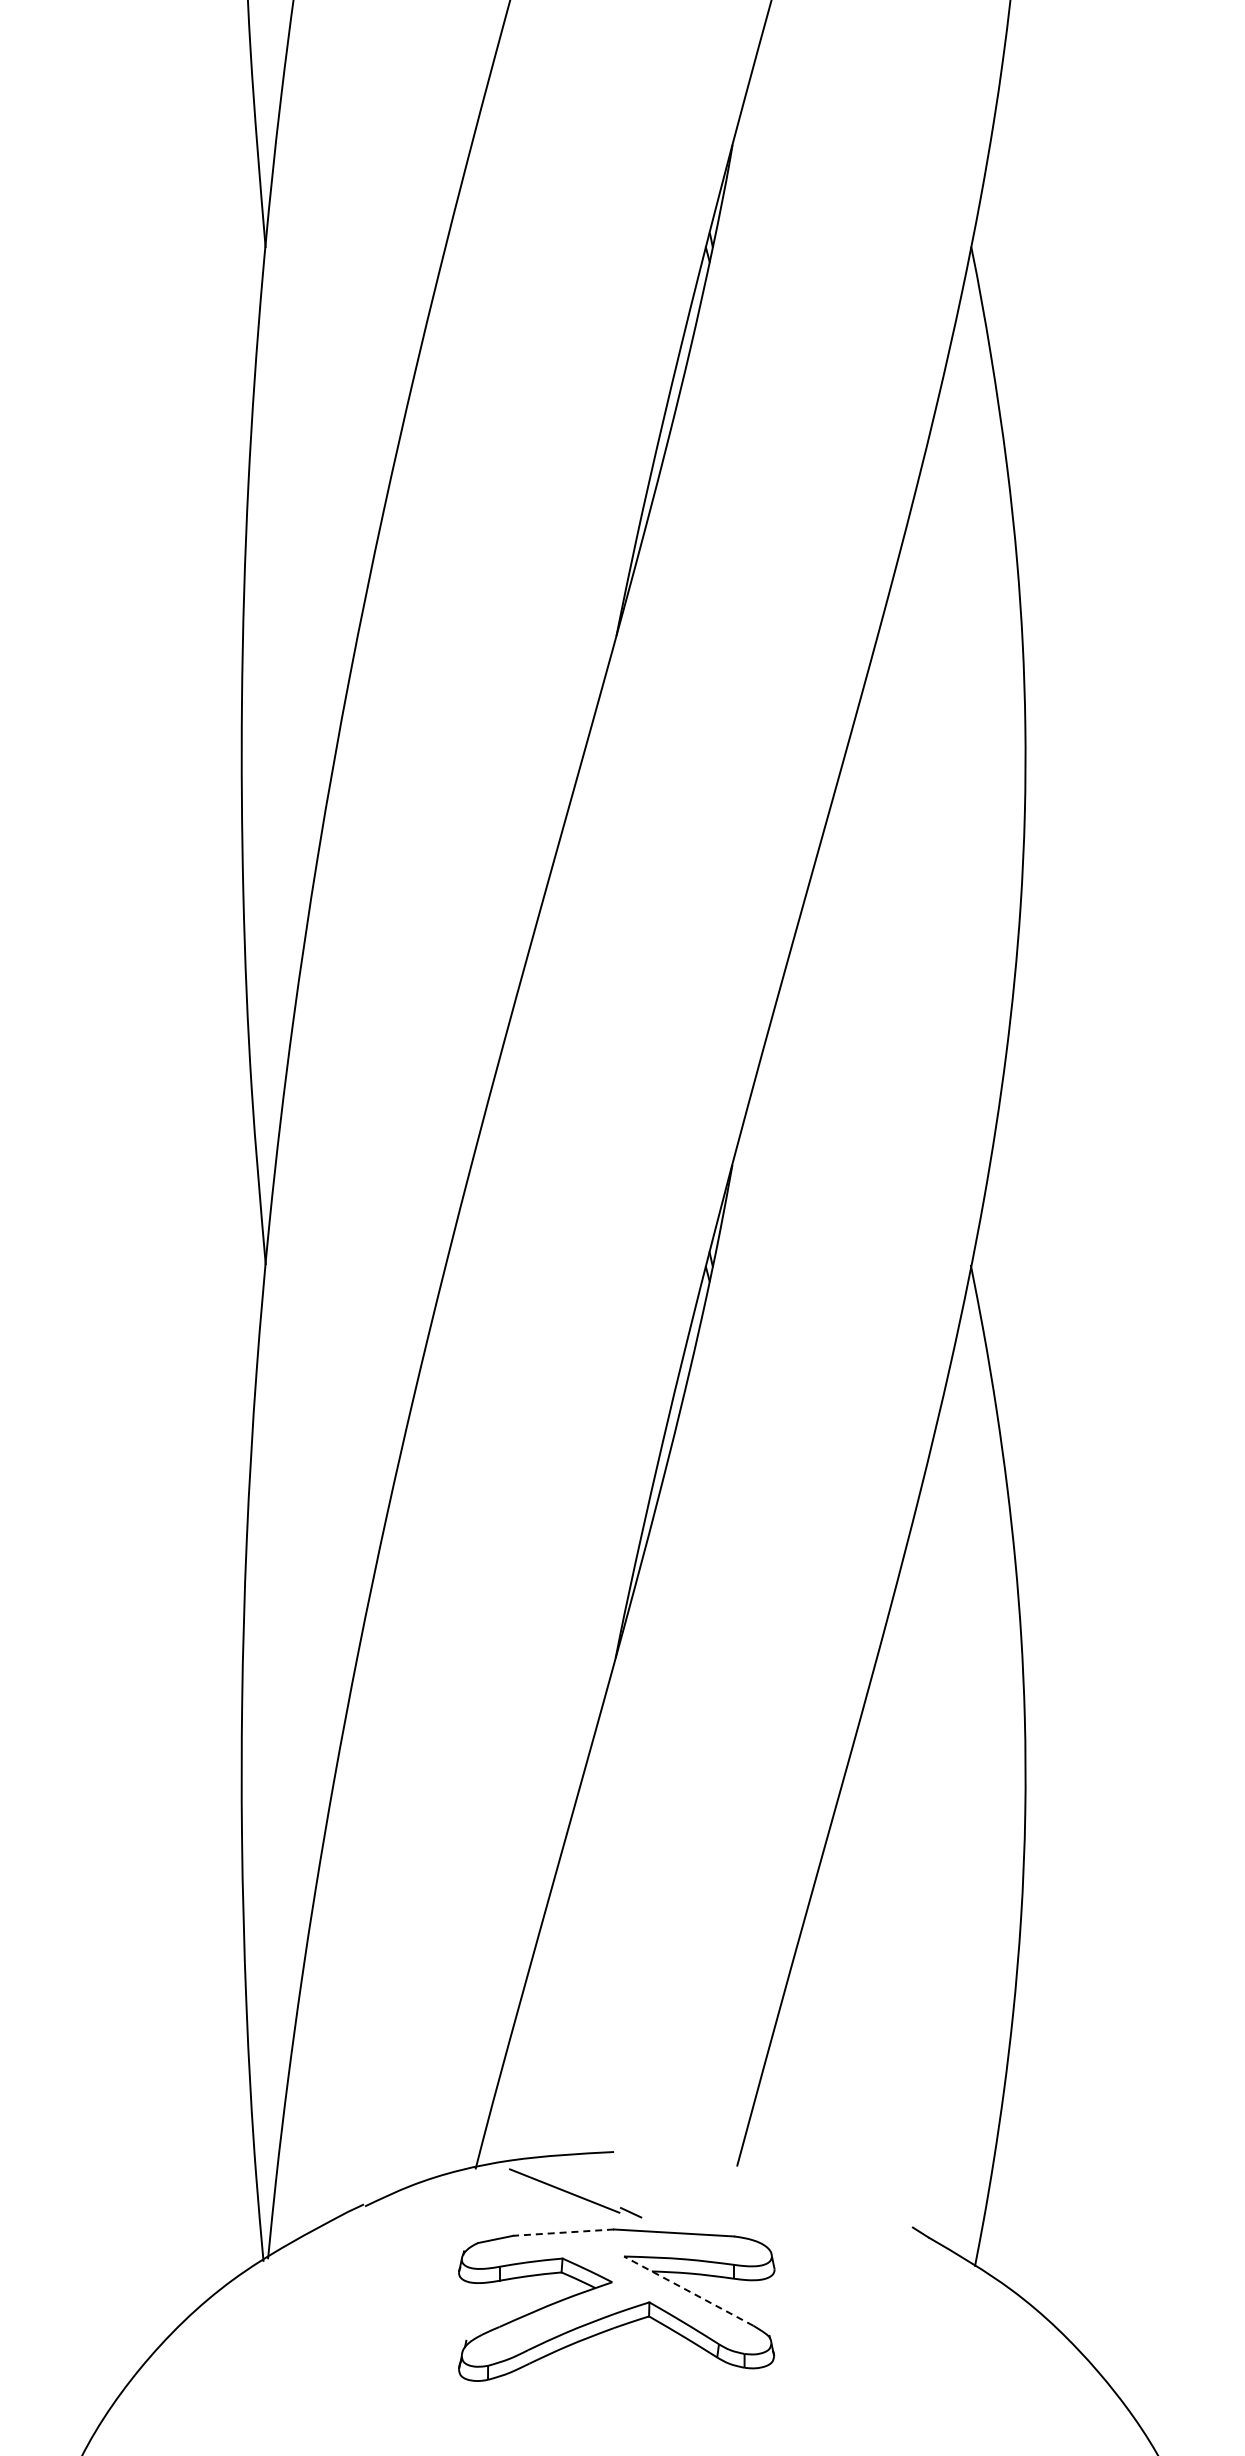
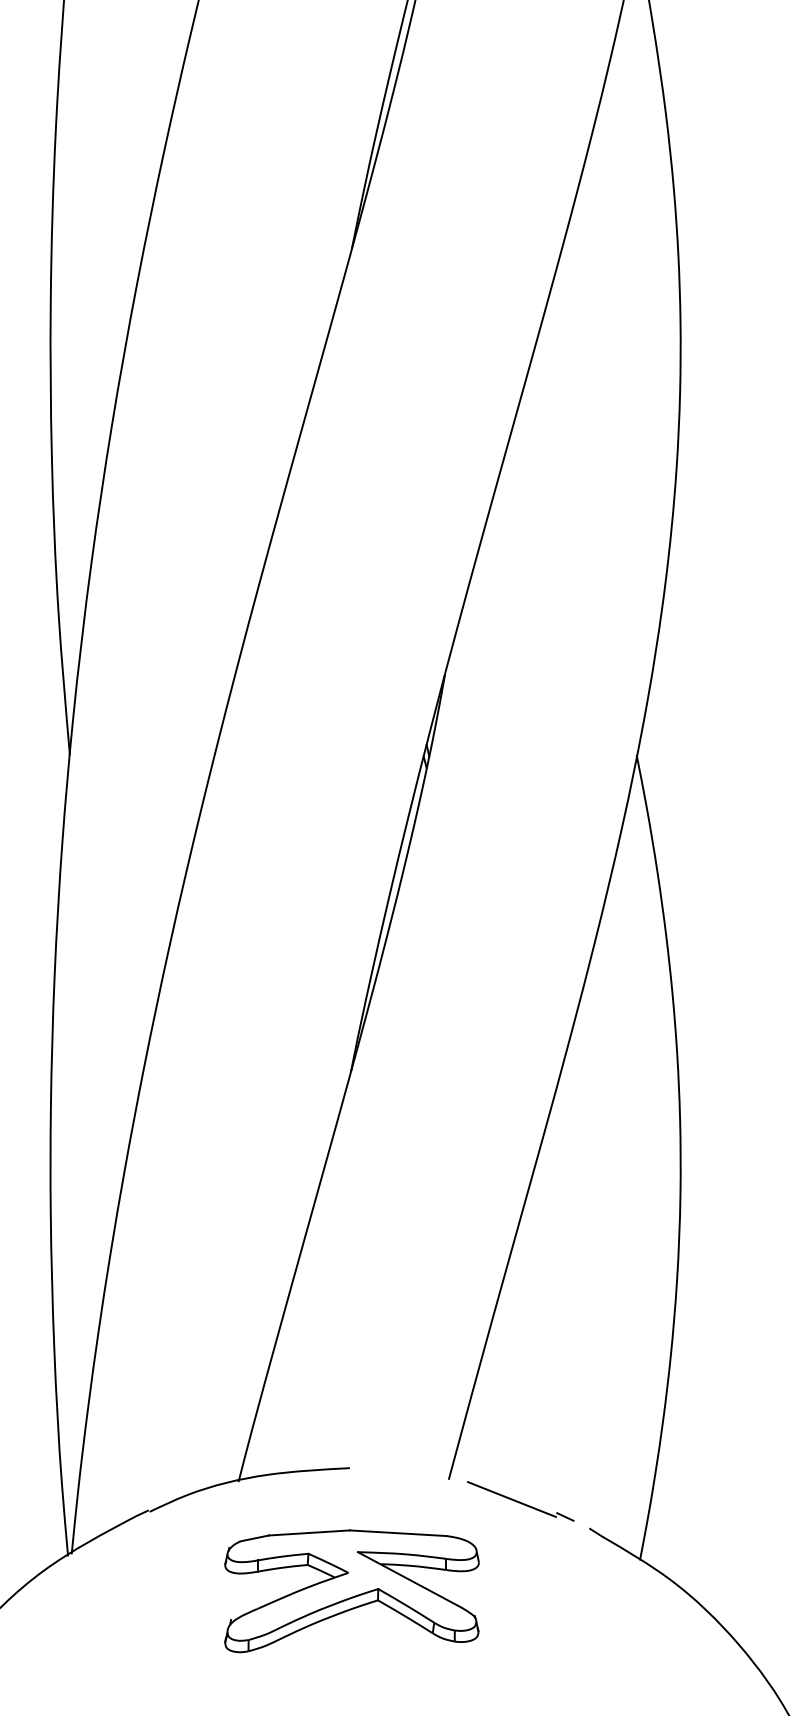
part: (575, 2193) -> (520, 1501), moved
line: (563, 2232) -> (309, 1532), dashed -> solid
line: (688, 2290) -> (409, 1579), dashed -> solid

